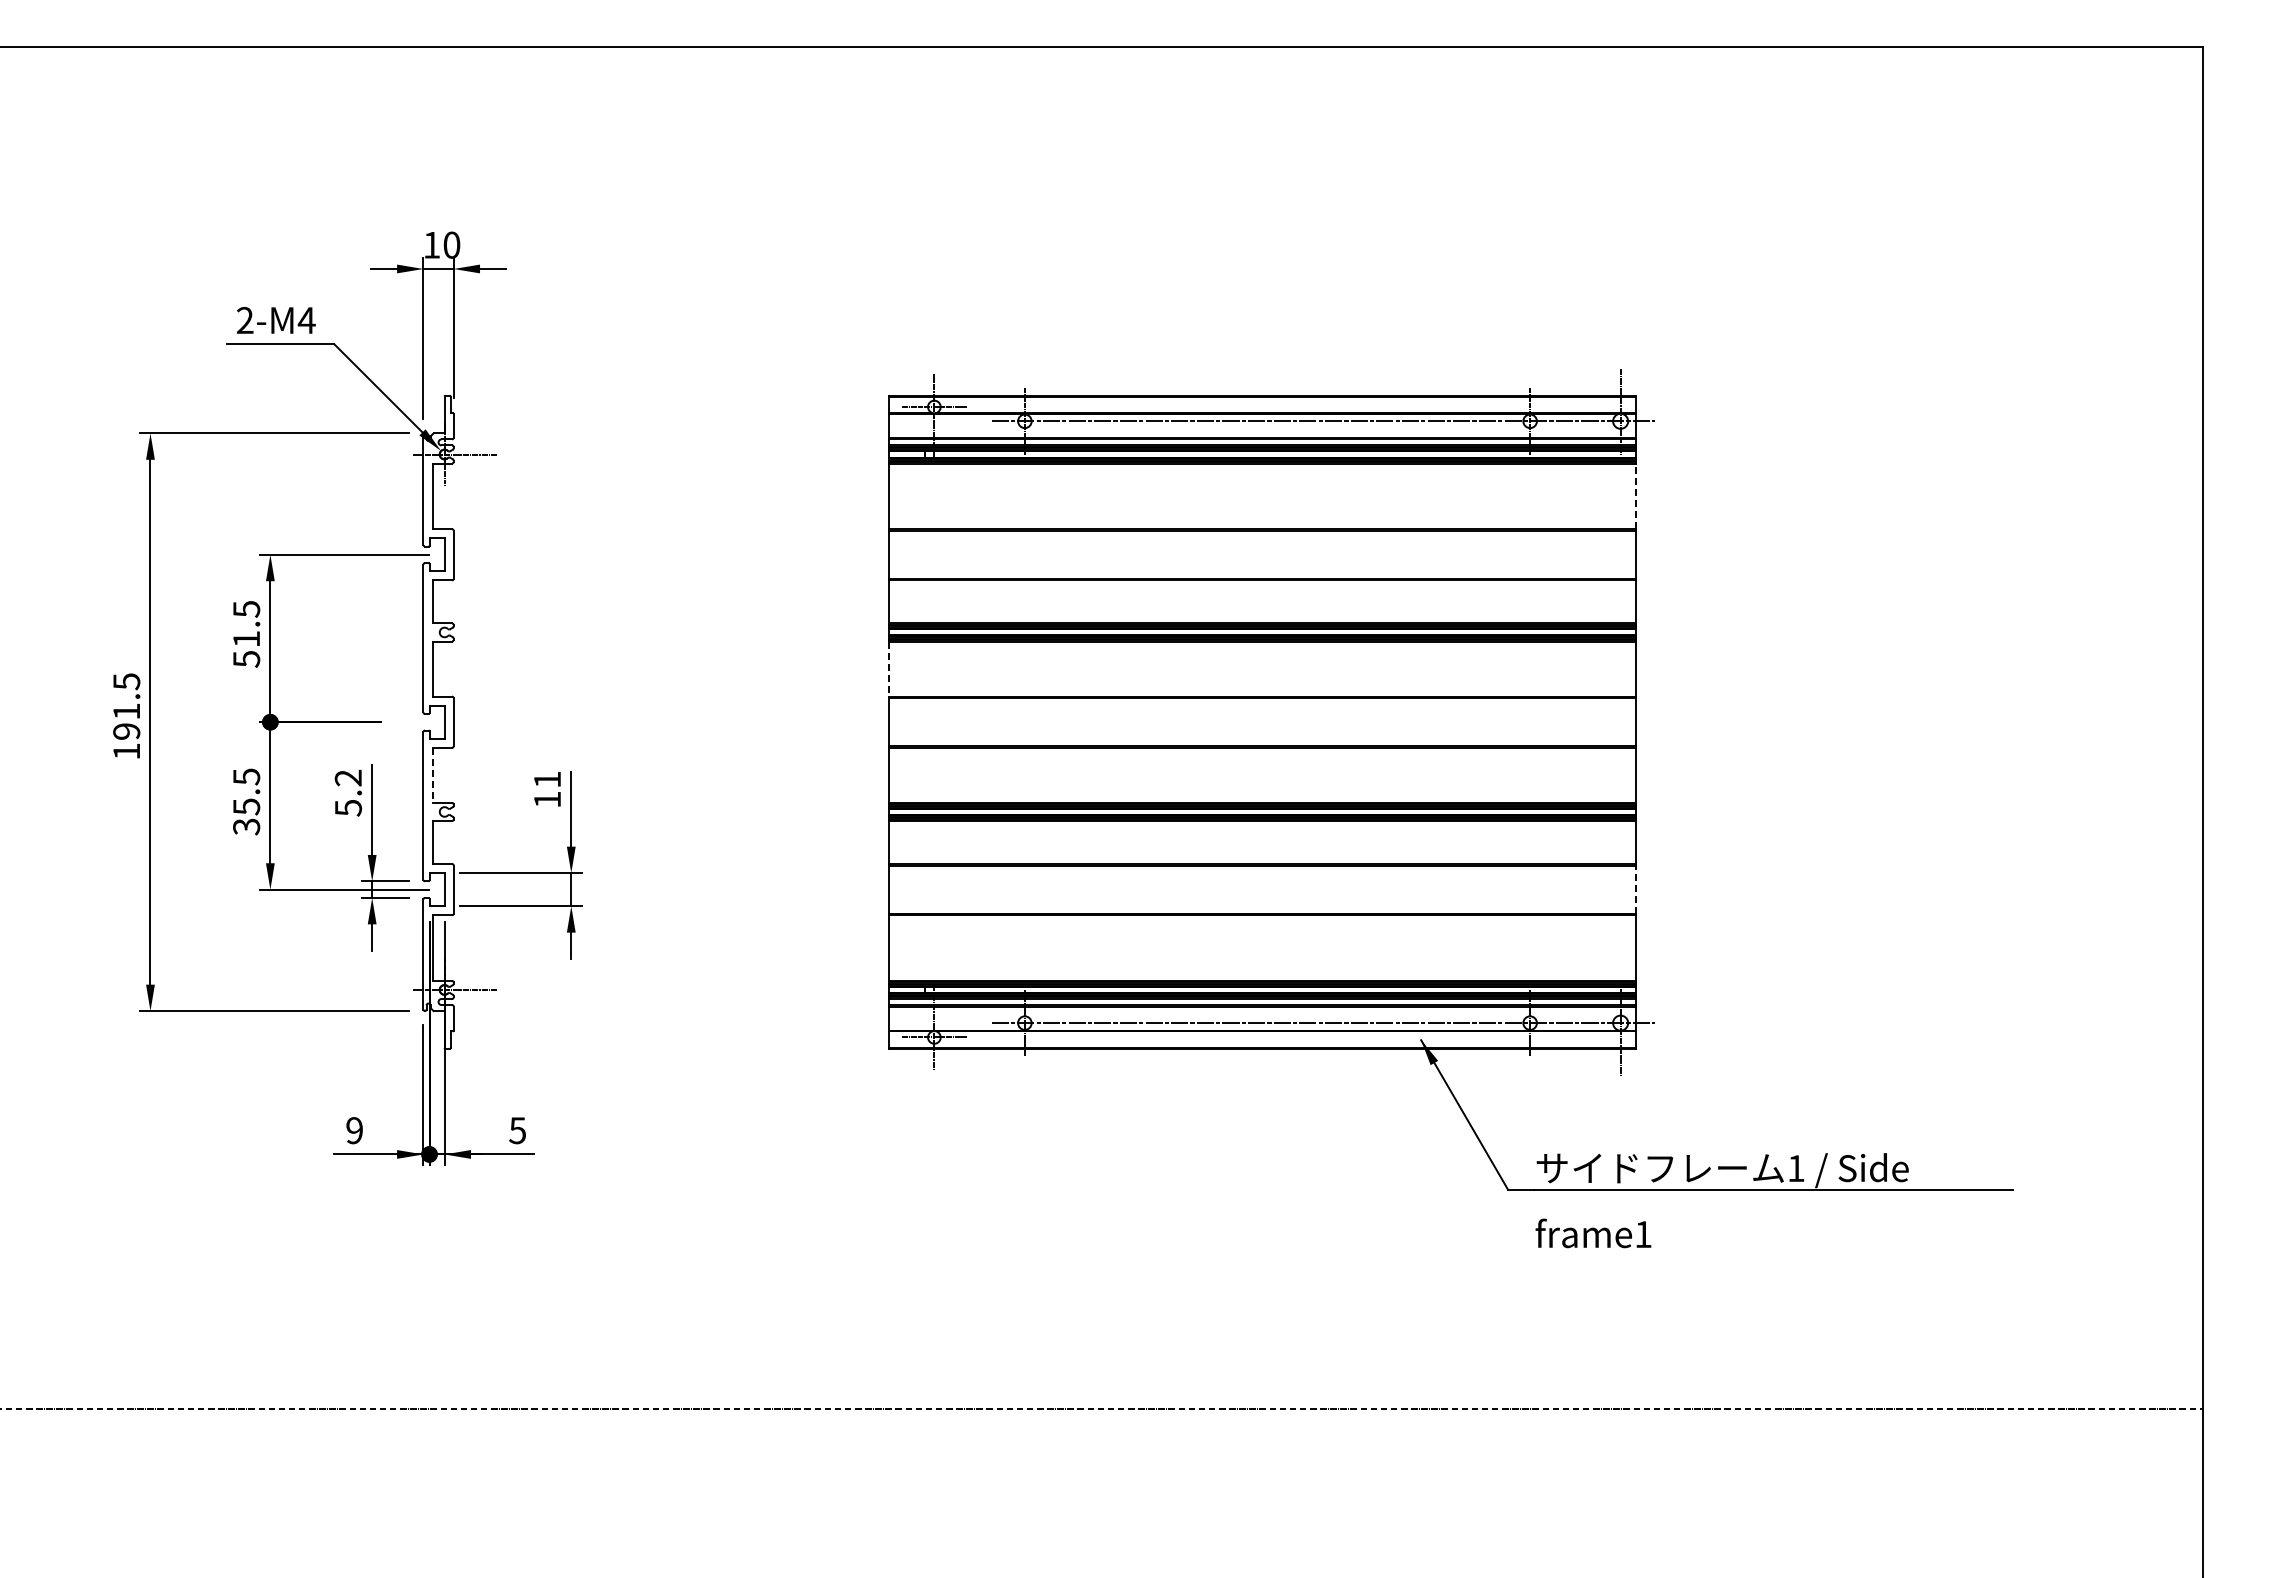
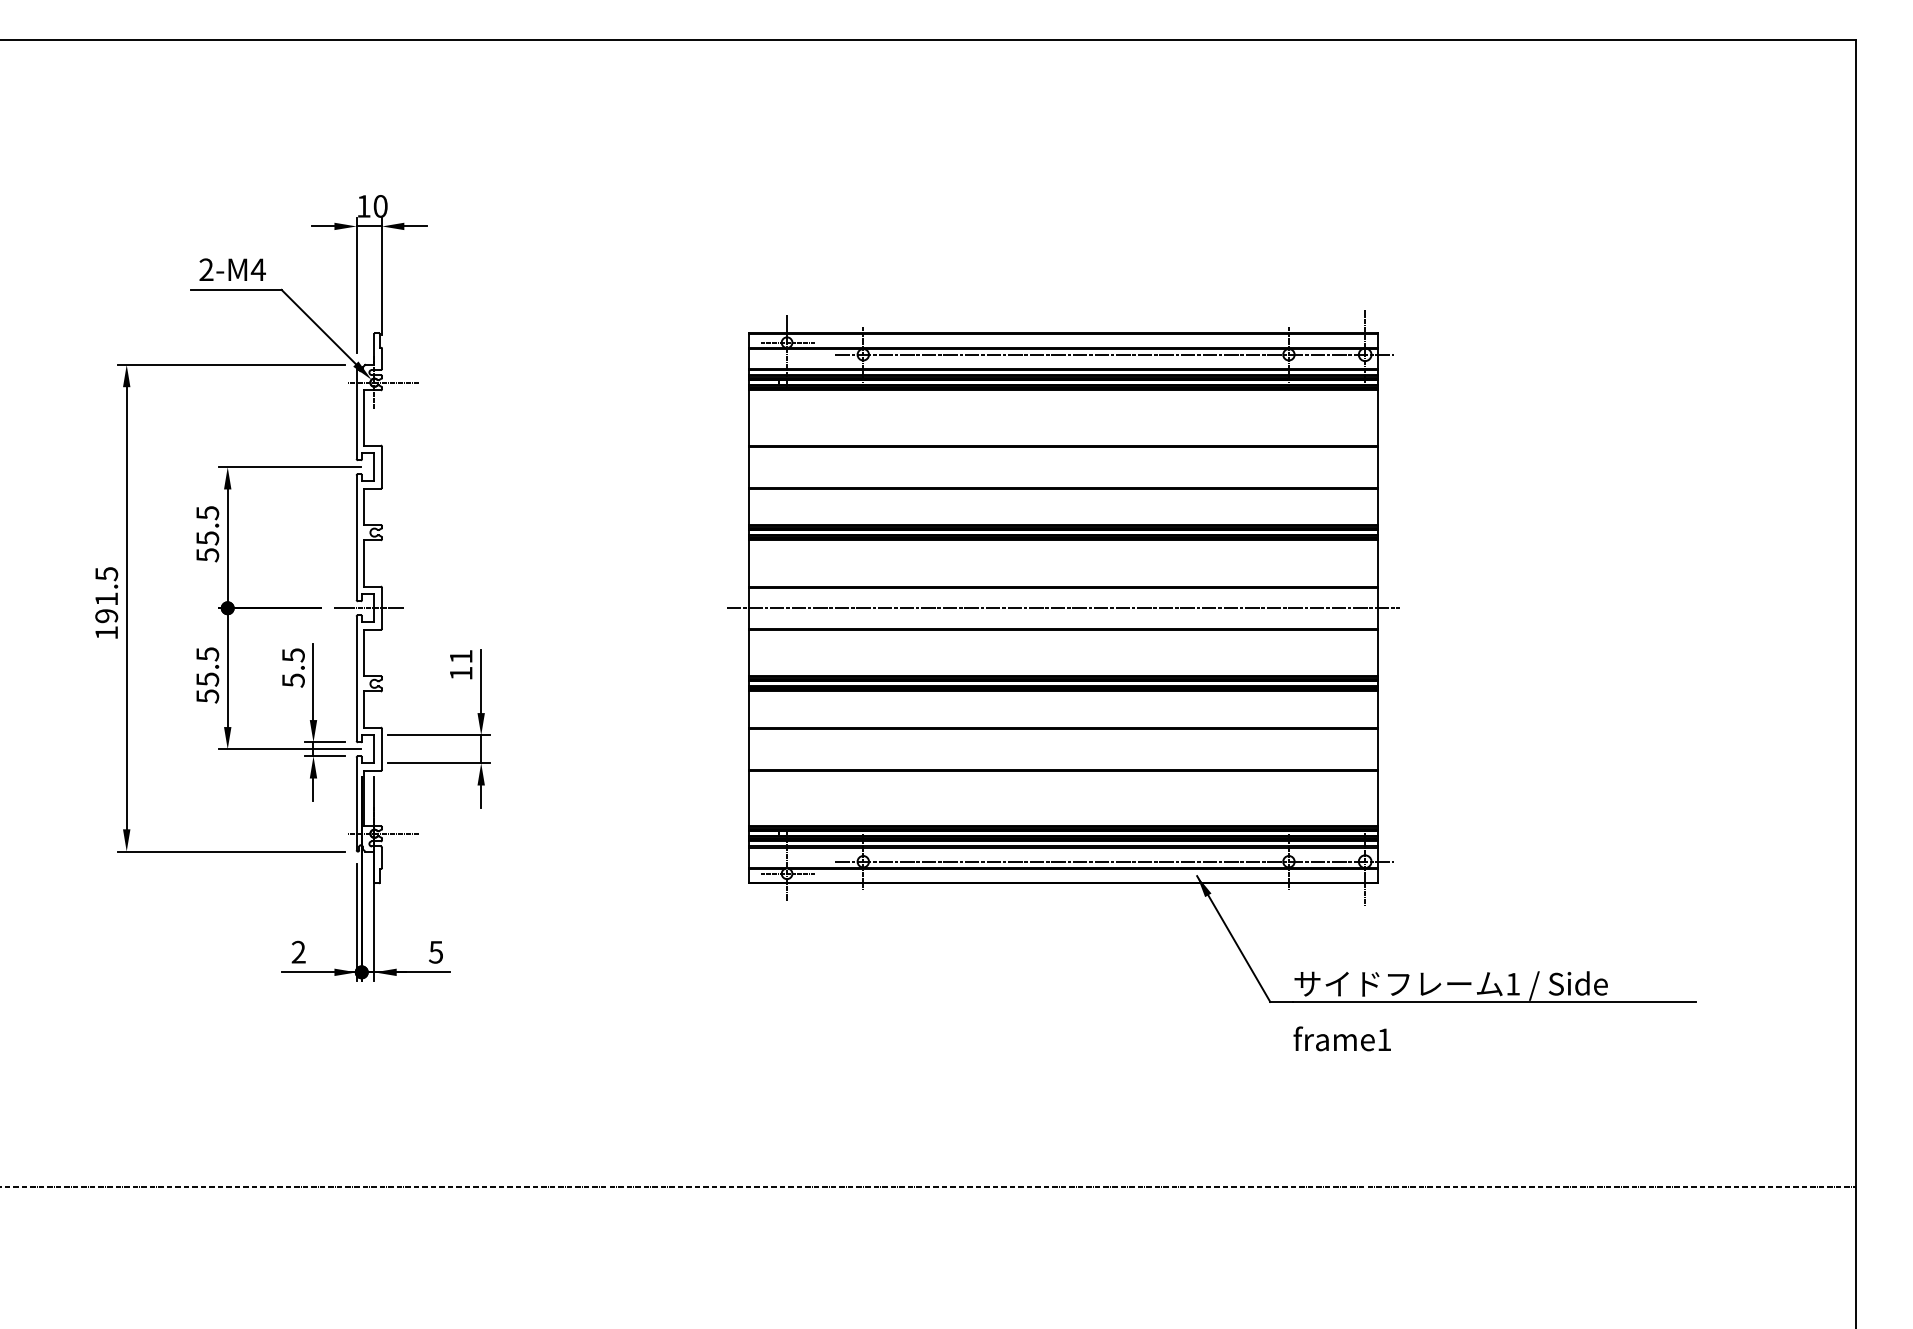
line: (1635, 496) -> (1377, 418), dashed -> solid
text: (246, 639) -> (207, 538), 51.5 -> 55.5
line: (889, 669) -> (749, 563), dashed -> solid
line: (438, 722) -> (369, 608), added
line: (1262, 722) -> (1063, 608), added
line: (432, 775) -> (364, 653), dashed -> solid
text: (348, 777) -> (293, 654), 5.2 -> 5.5
text: (246, 826) -> (207, 696), 35.5 -> 55.5
line: (1635, 889) -> (1377, 749), dashed -> solid
text: (354, 1130) -> (298, 952), 9 -> 2

